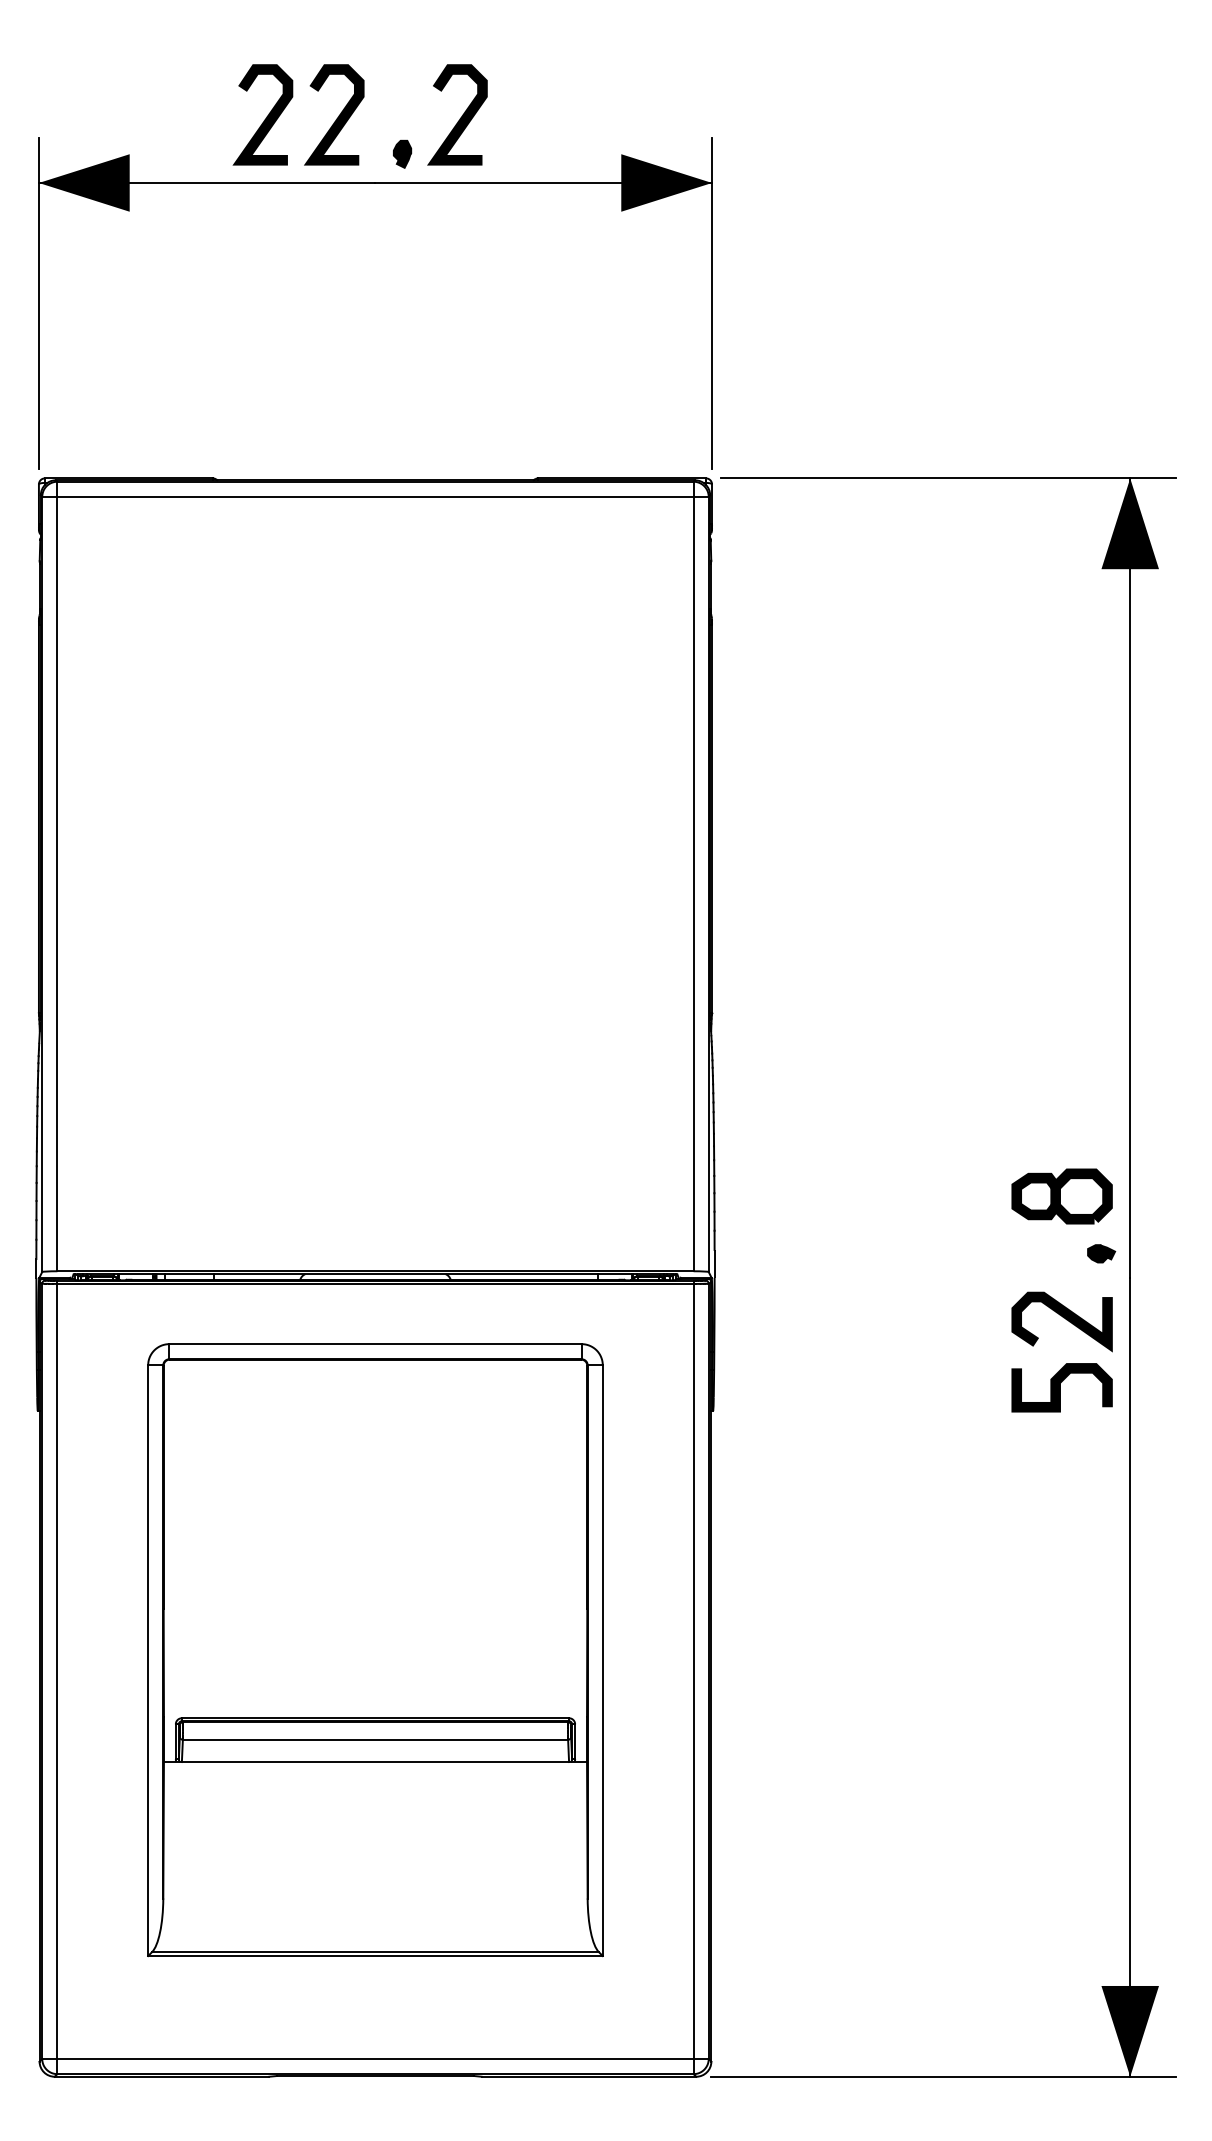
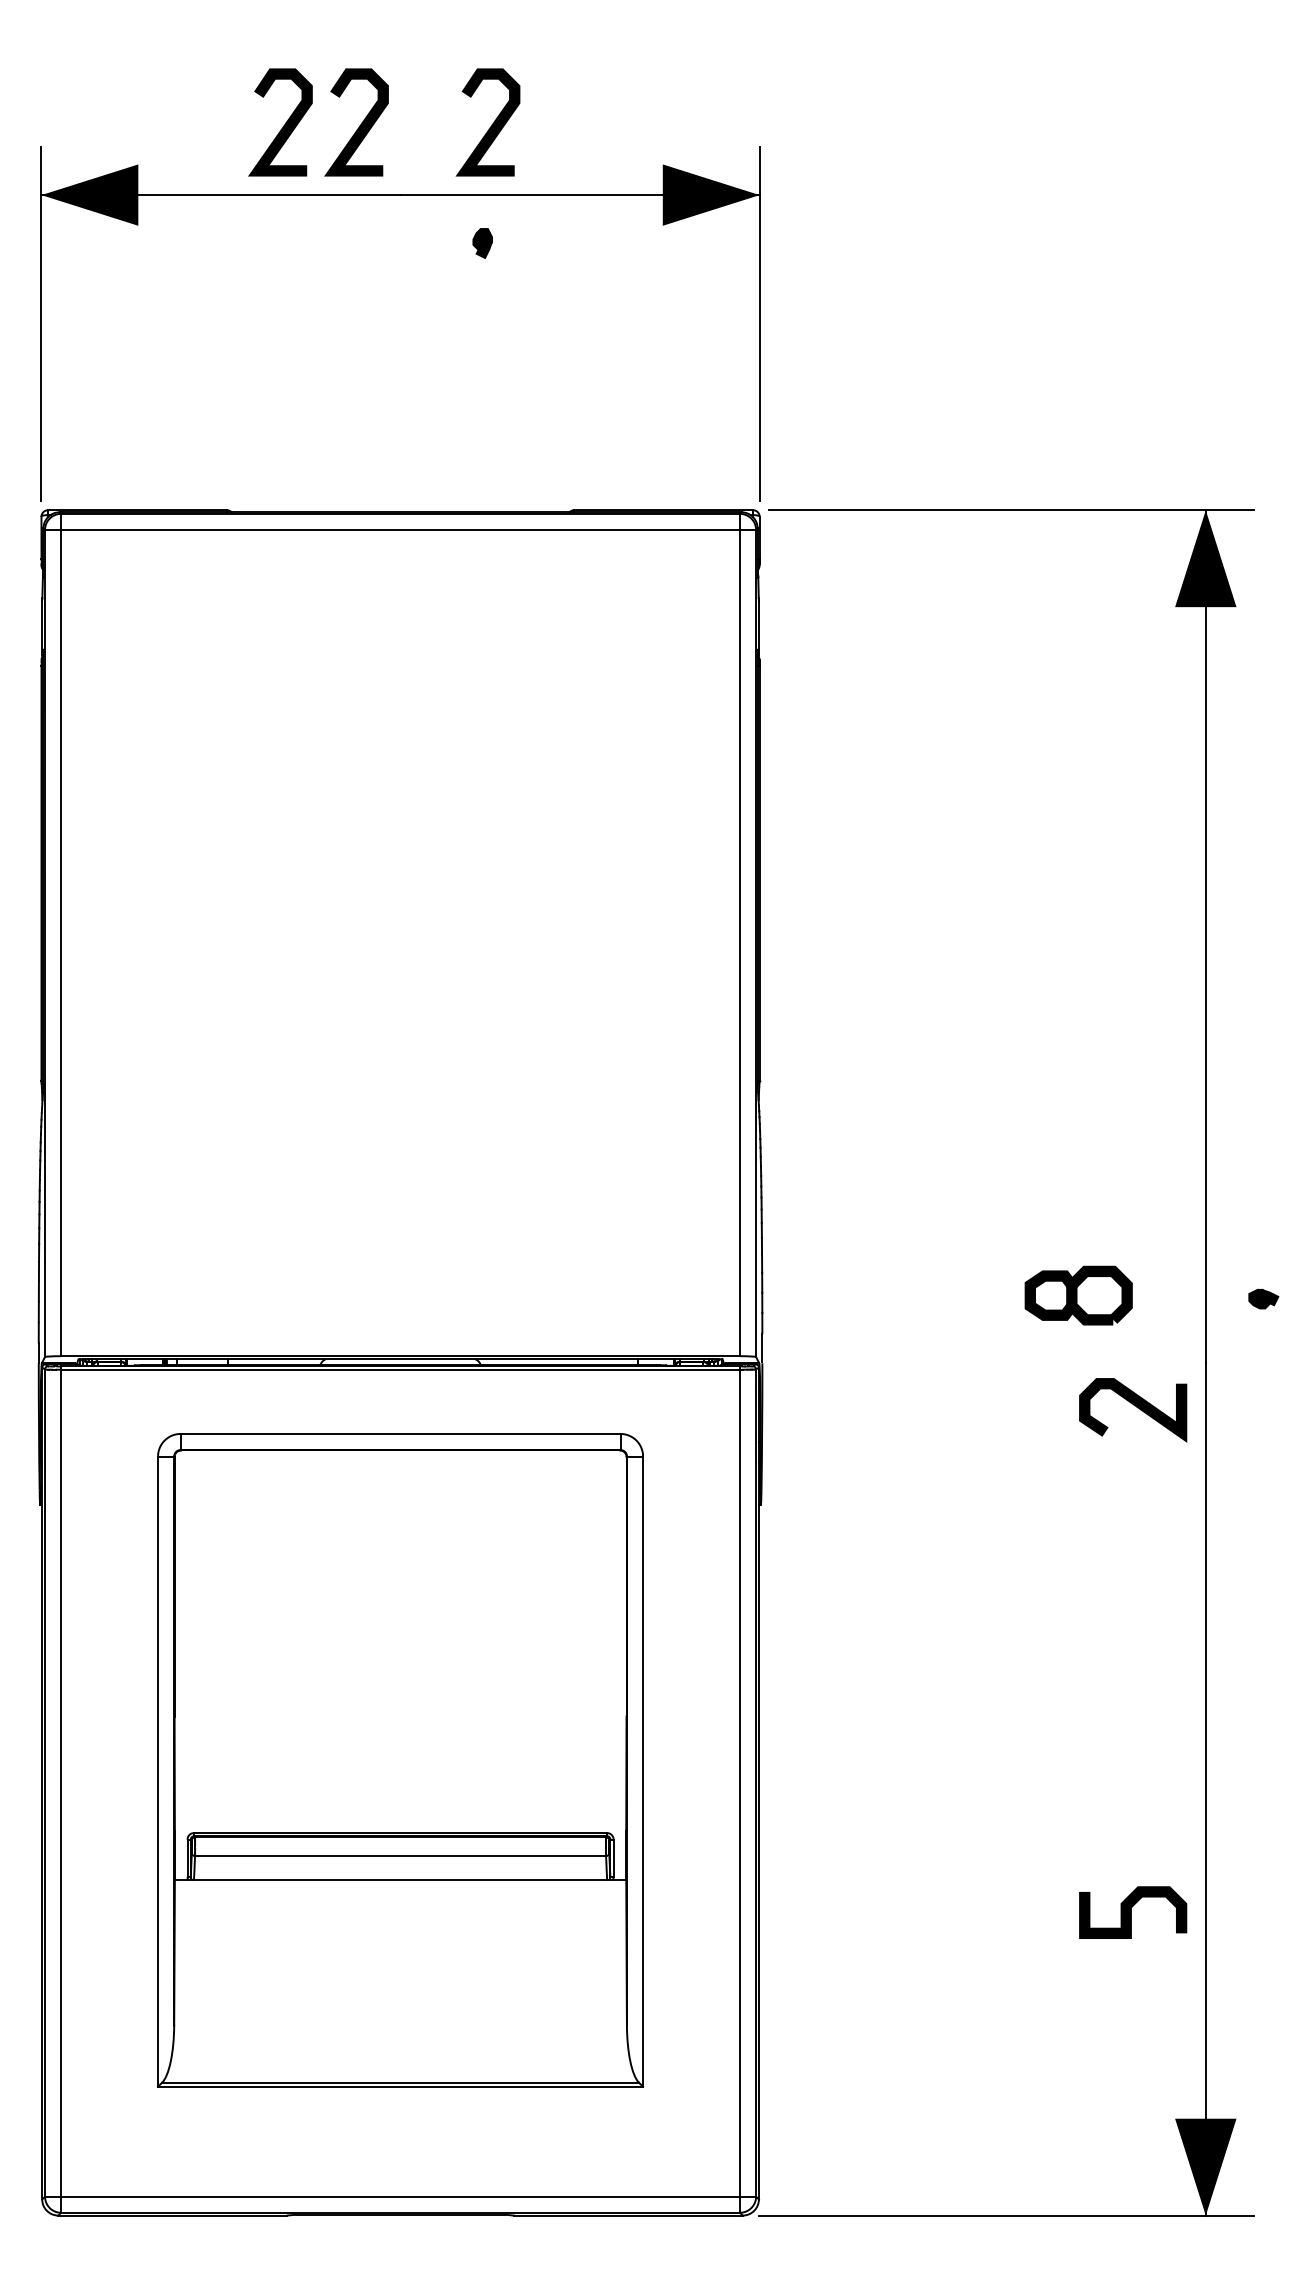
part: (402, 153) -> (482, 242), moved
part: (1061, 1196) -> (1078, 1295), moved
part: (1101, 1253) -> (1263, 1298), moved
curve: (1060, 1387) -> (1131, 1912), moved

